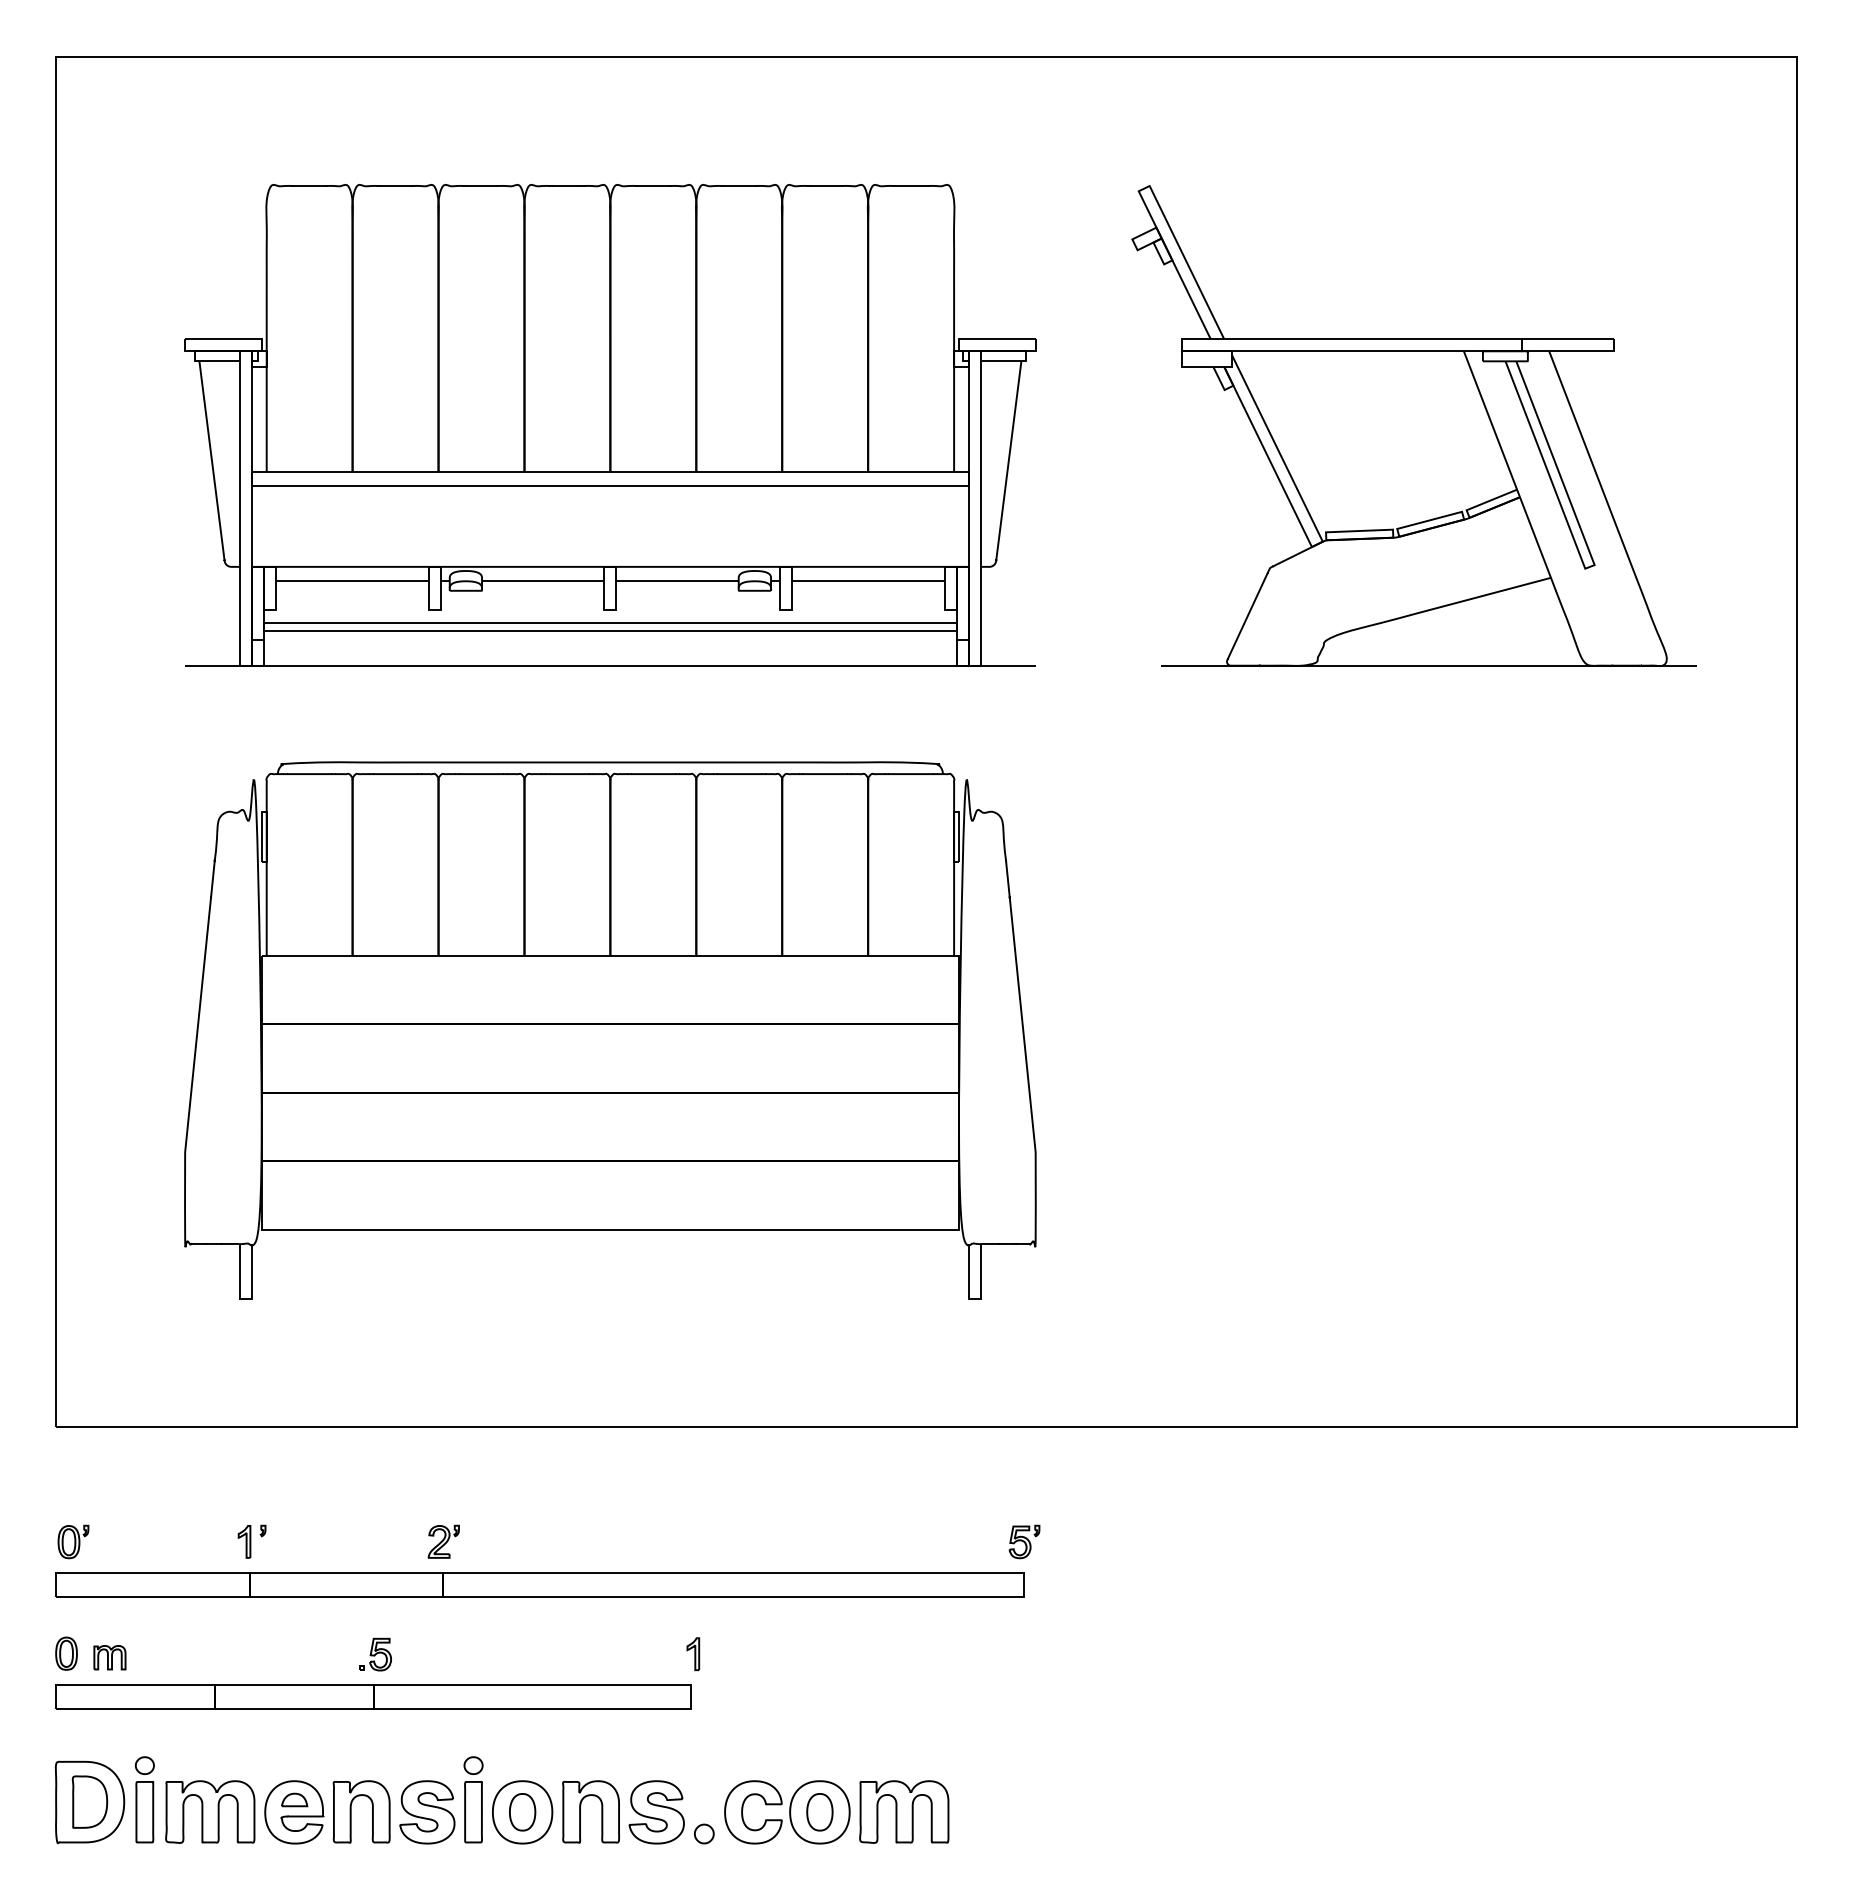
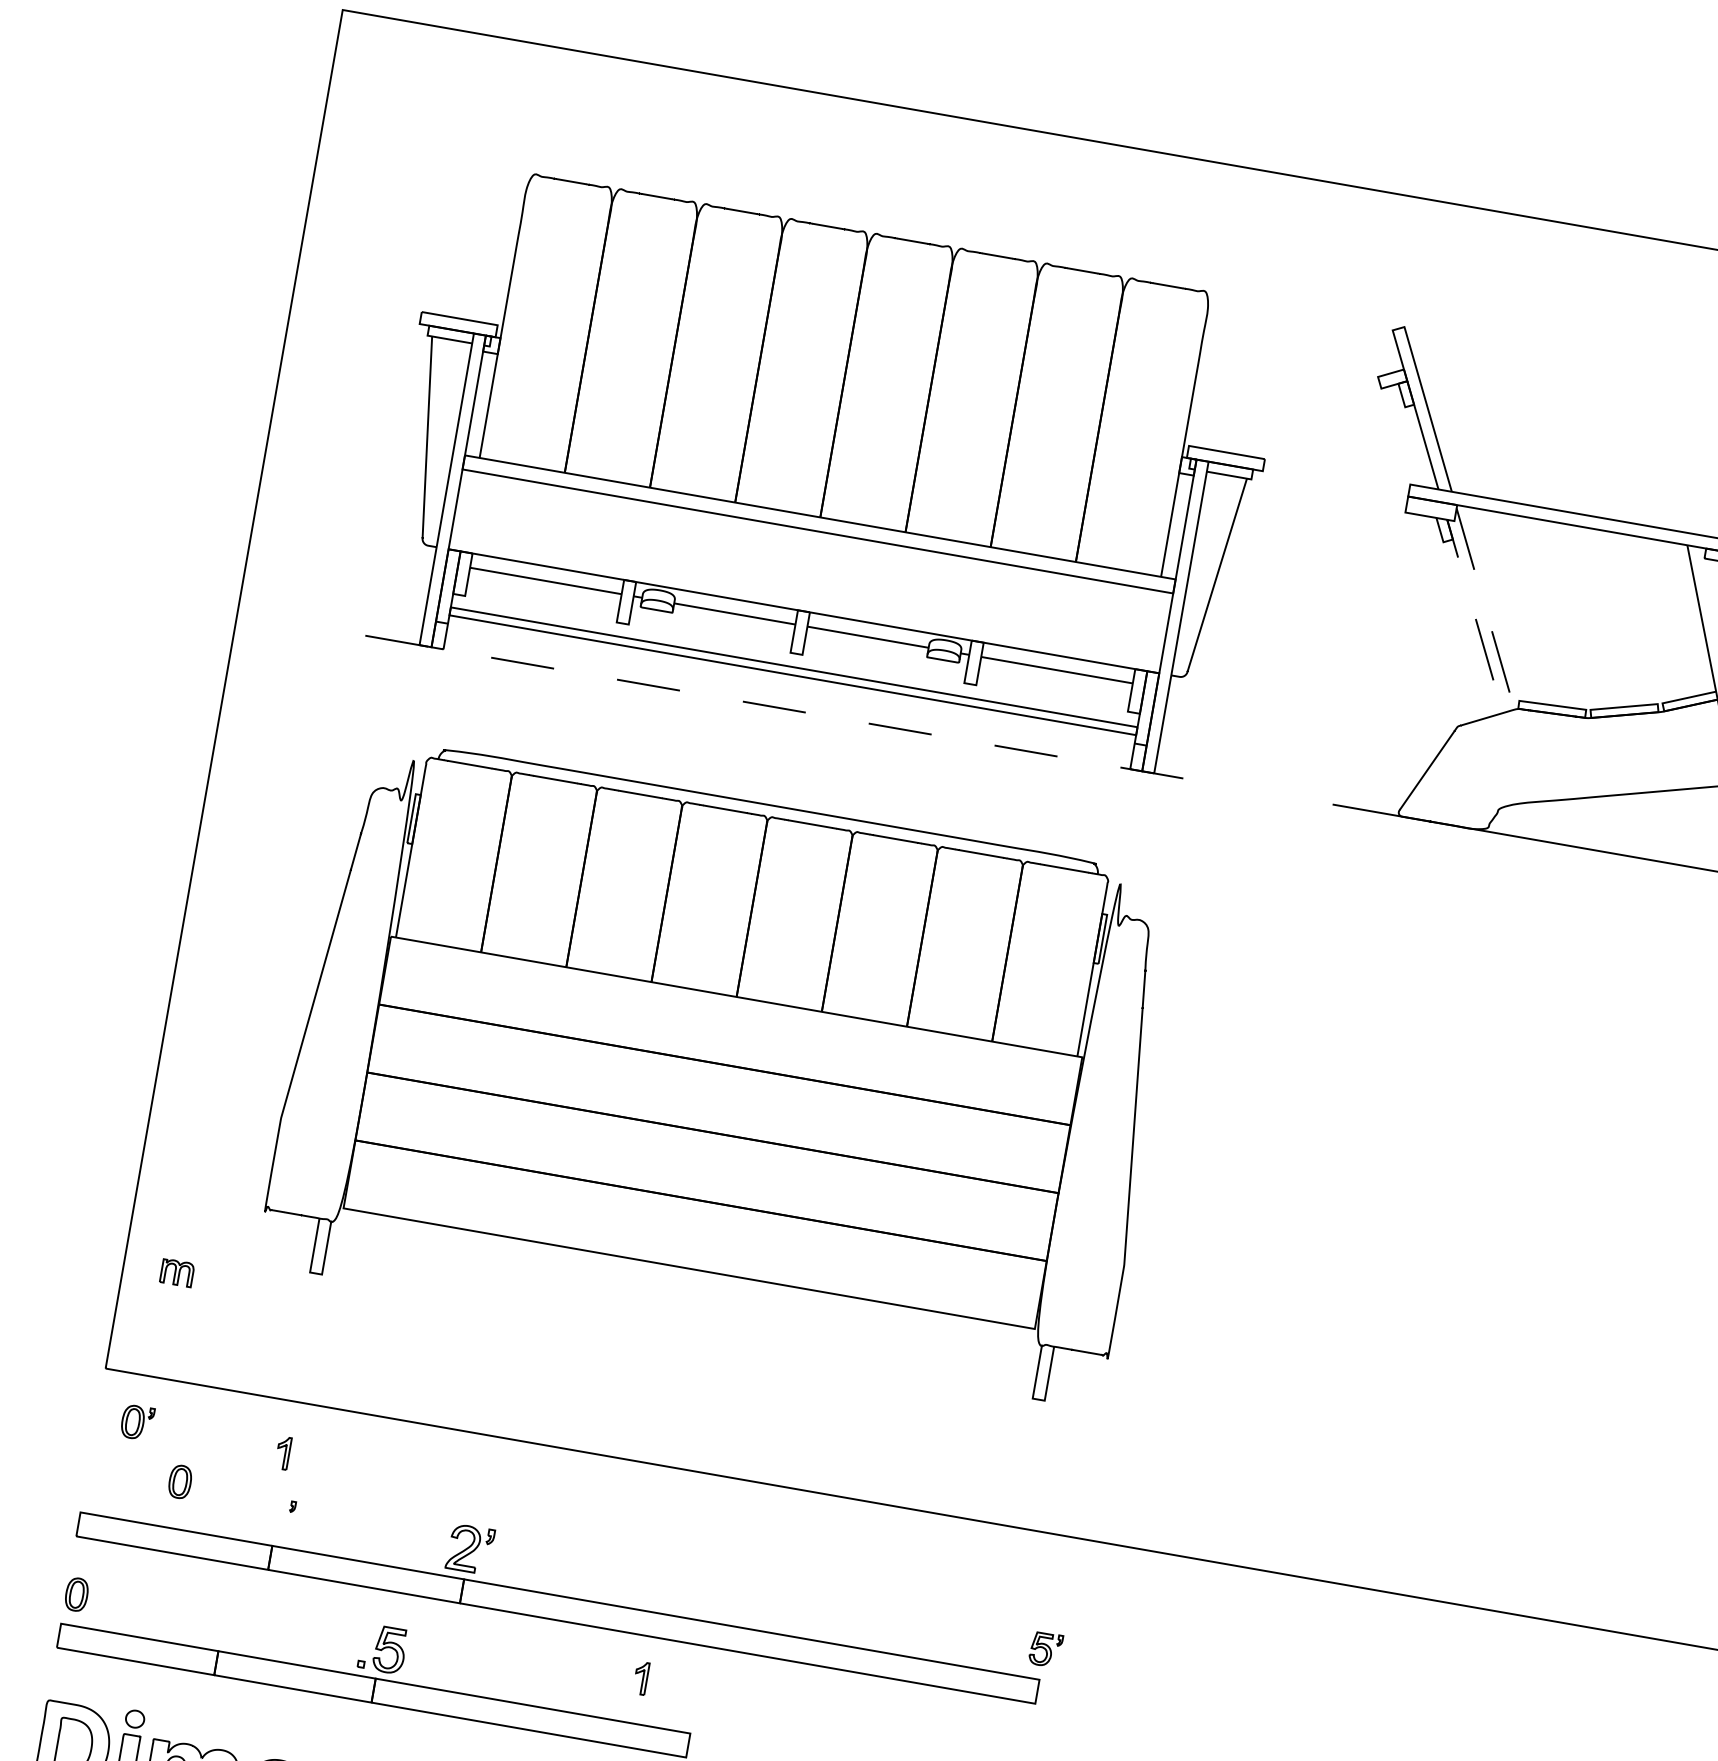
line: (1321, 542) -> (1513, 710), solid -> dashed
line: (610, 665) -> (787, 709), solid -> dashed
part: (148, 1525) -> (180, 1481), added
part: (73, 1541) -> (137, 1422), moved
part: (244, 1541) -> (283, 1452), moved
part: (443, 1541) -> (469, 1548), size x1.4
part: (375, 1654) -> (382, 1648), size x1.4
part: (693, 1654) -> (641, 1678), moved
part: (109, 1657) -> (176, 1272), moved

